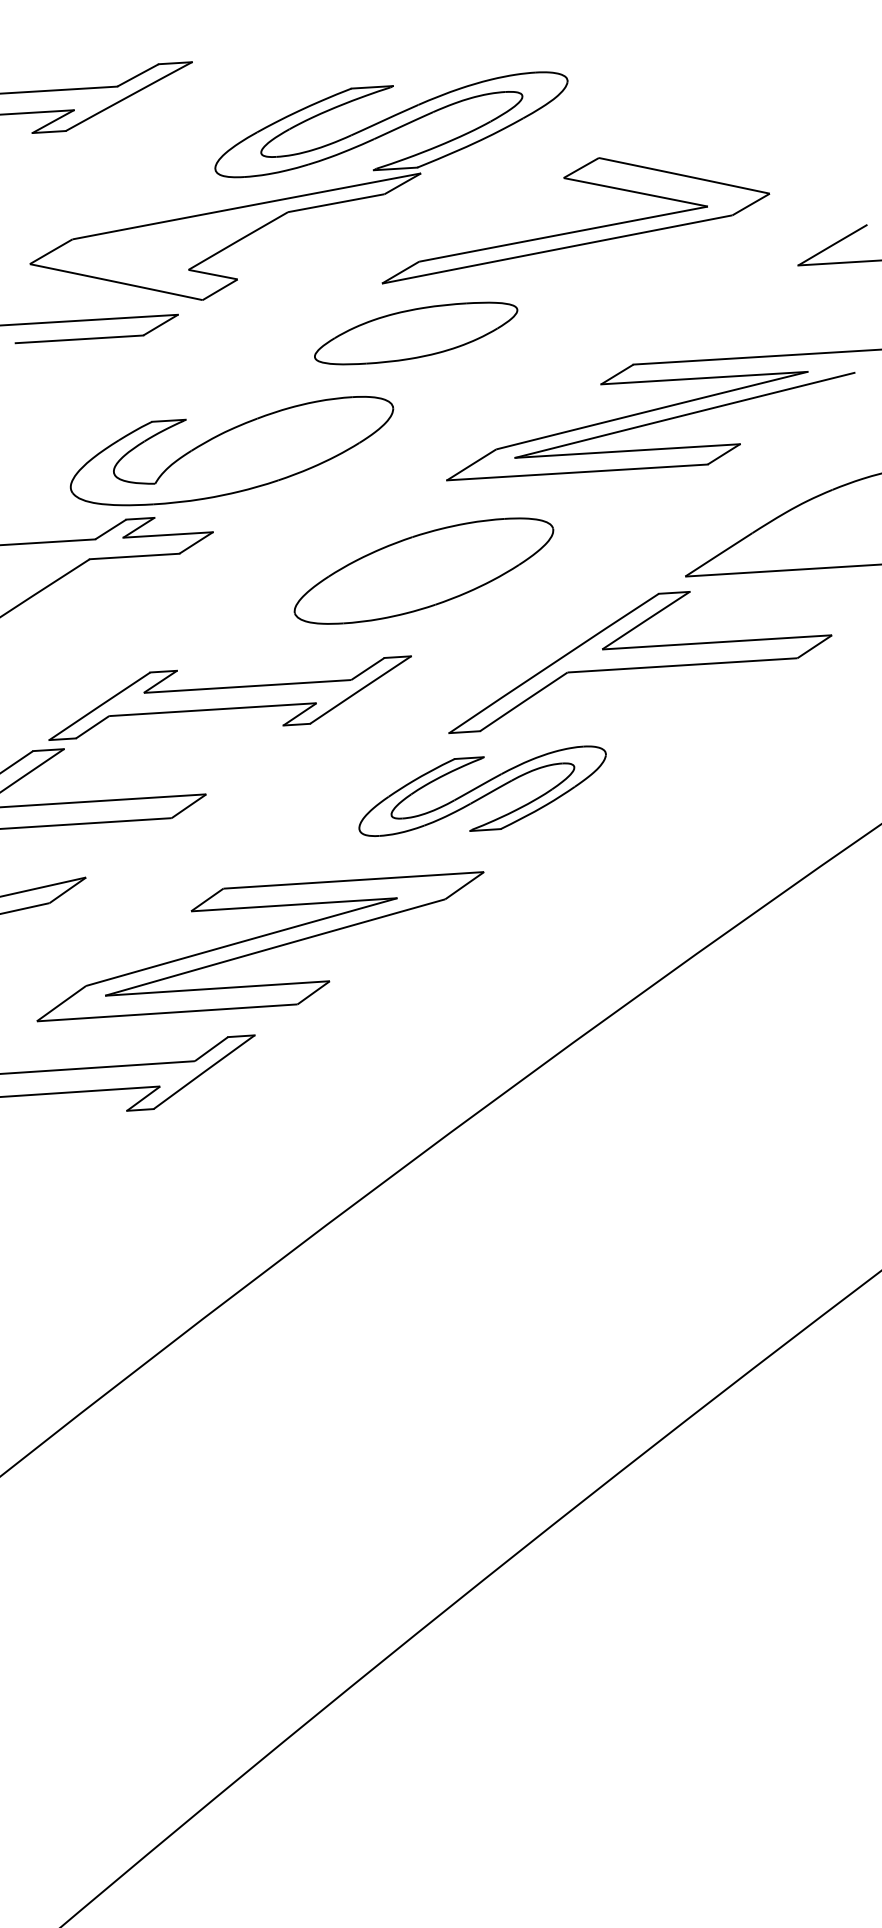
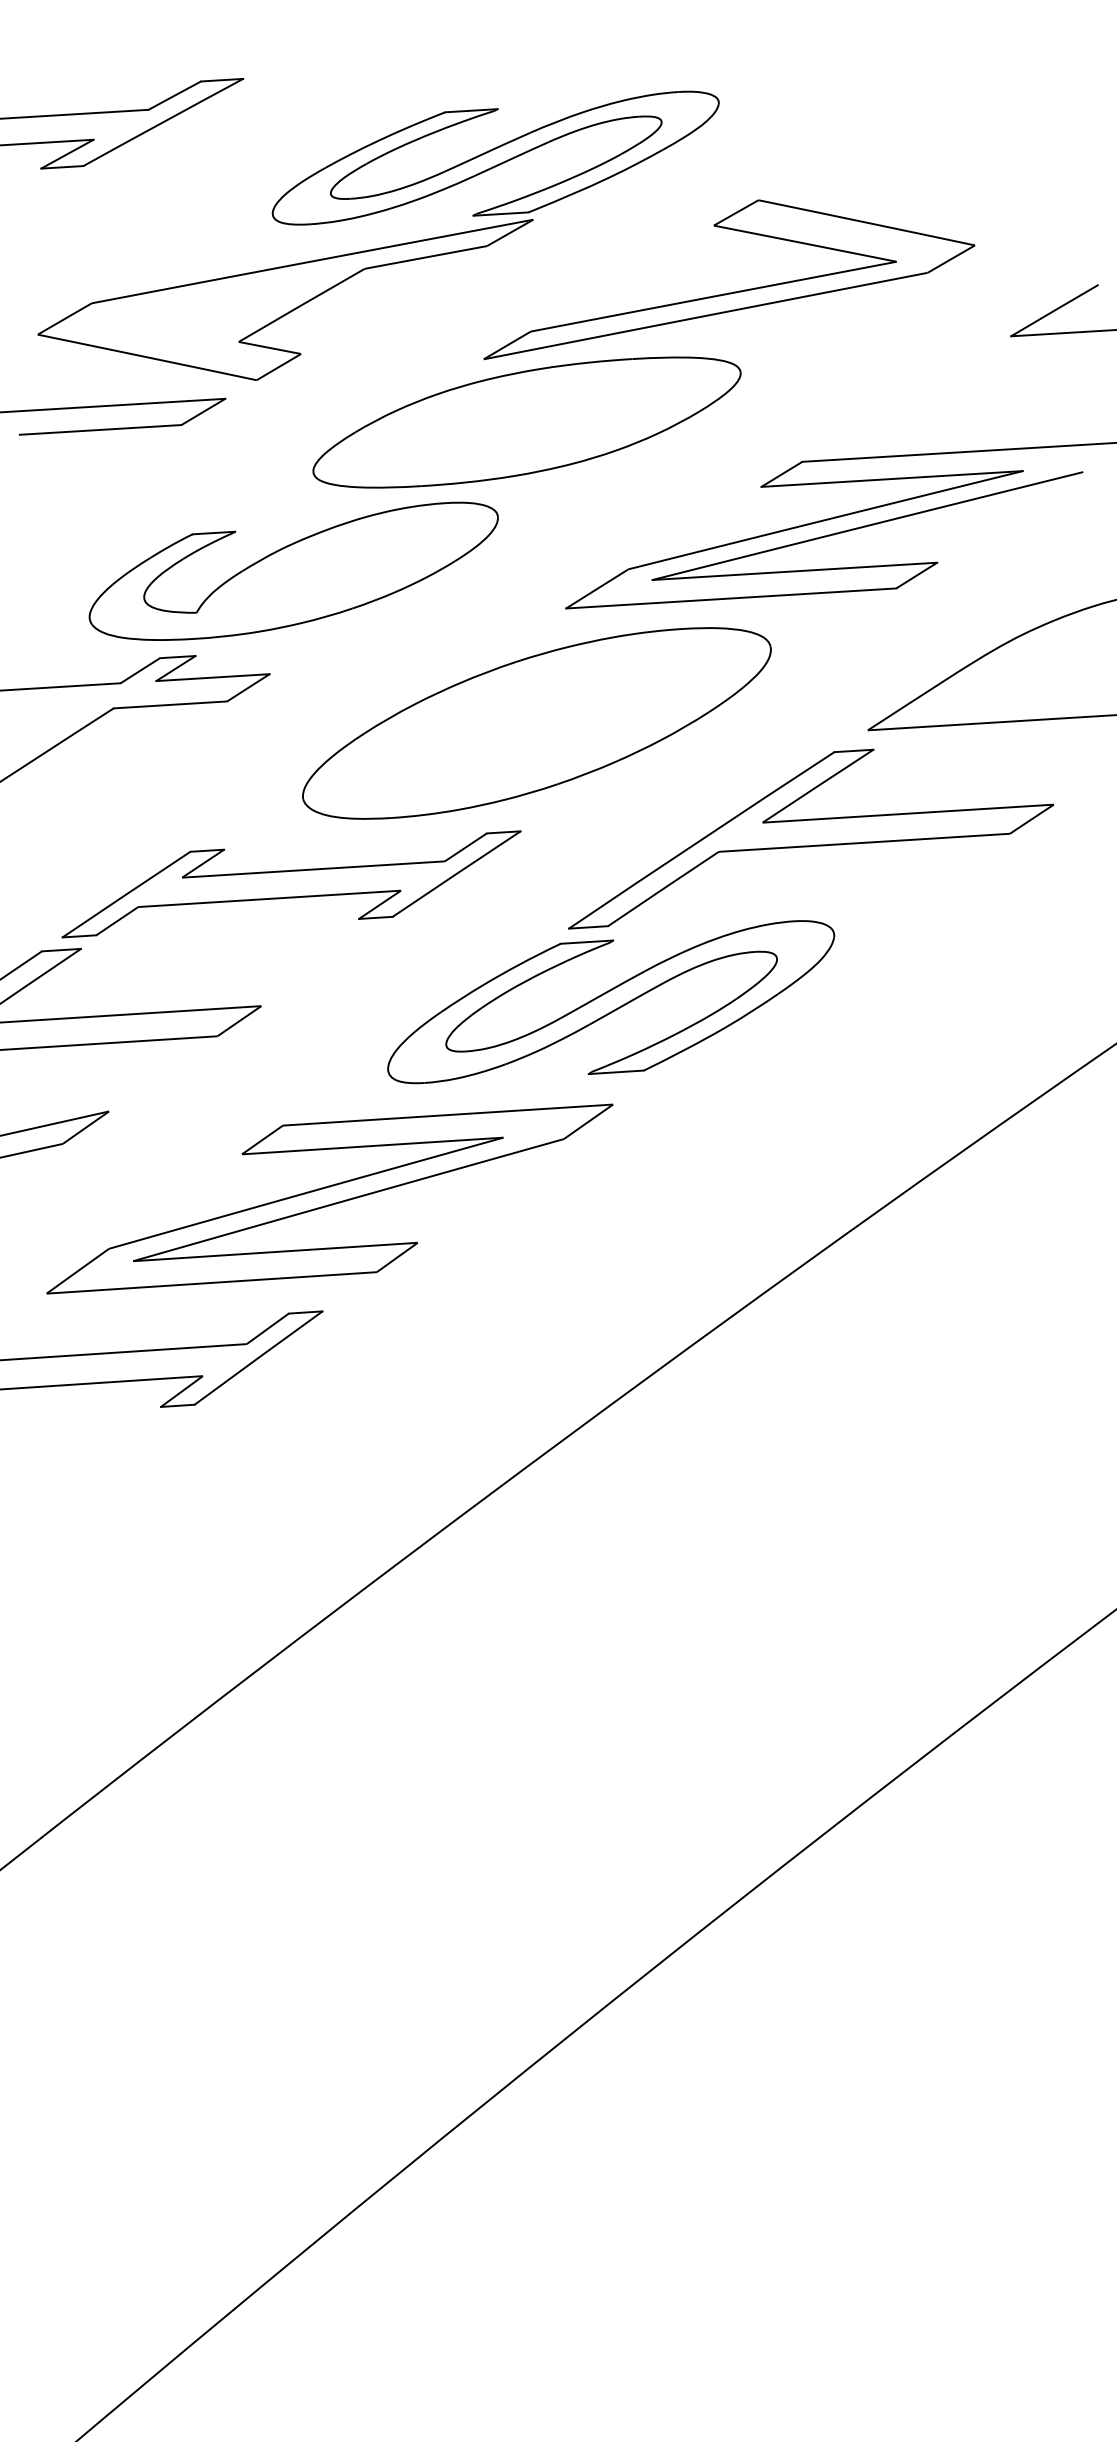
part: (415, 333) -> (526, 422), size x1.67
part: (423, 571) -> (536, 723), size x1.43
part: (482, 791) -> (611, 1002), size x1.43

